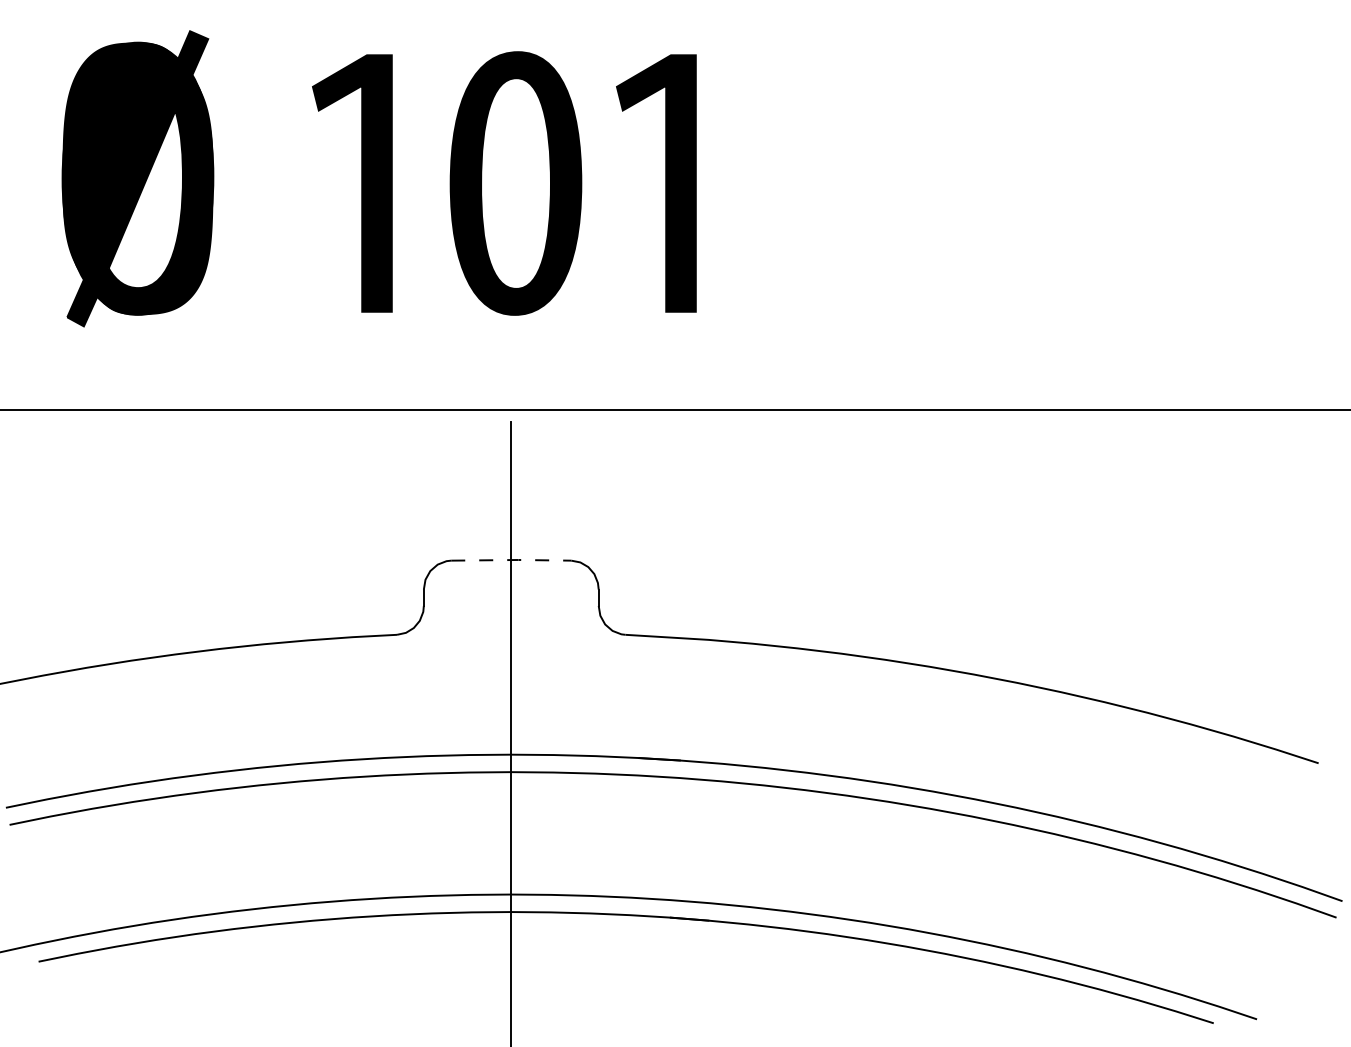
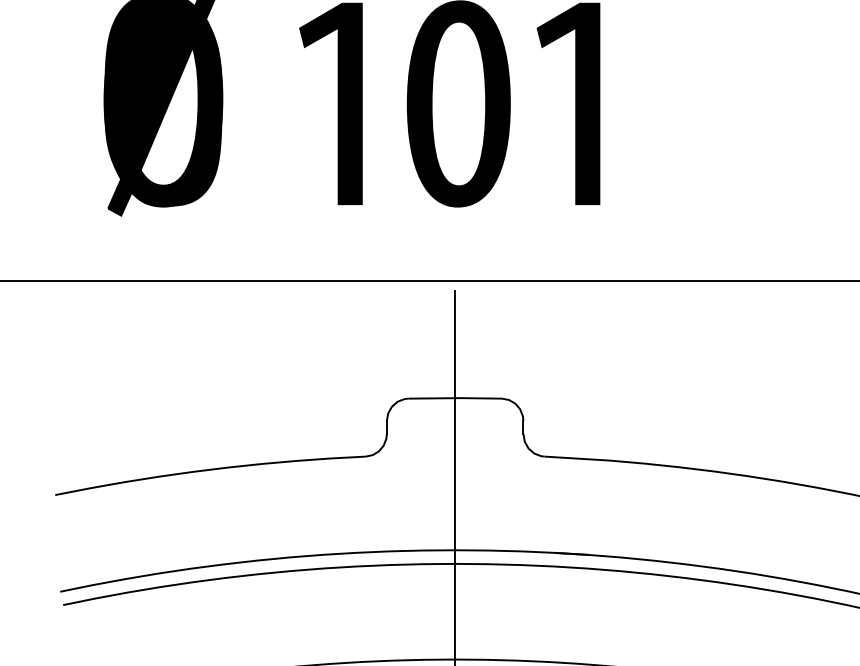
line: (511, 560) -> (455, 398), dashed -> solid

